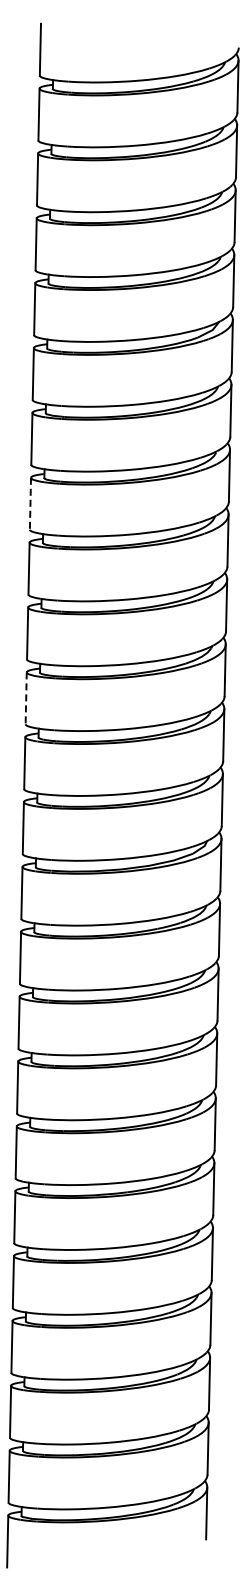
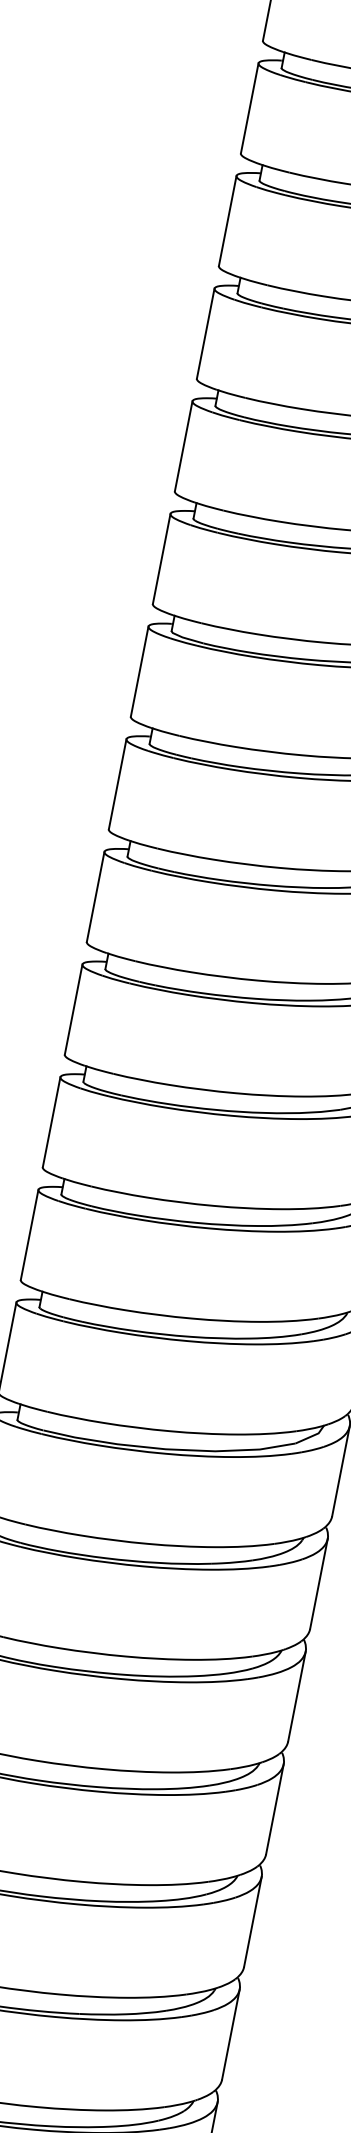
line: (30, 503) -> (117, 783), dashed -> solid
line: (26, 698) -> (52, 1122), dashed -> solid

